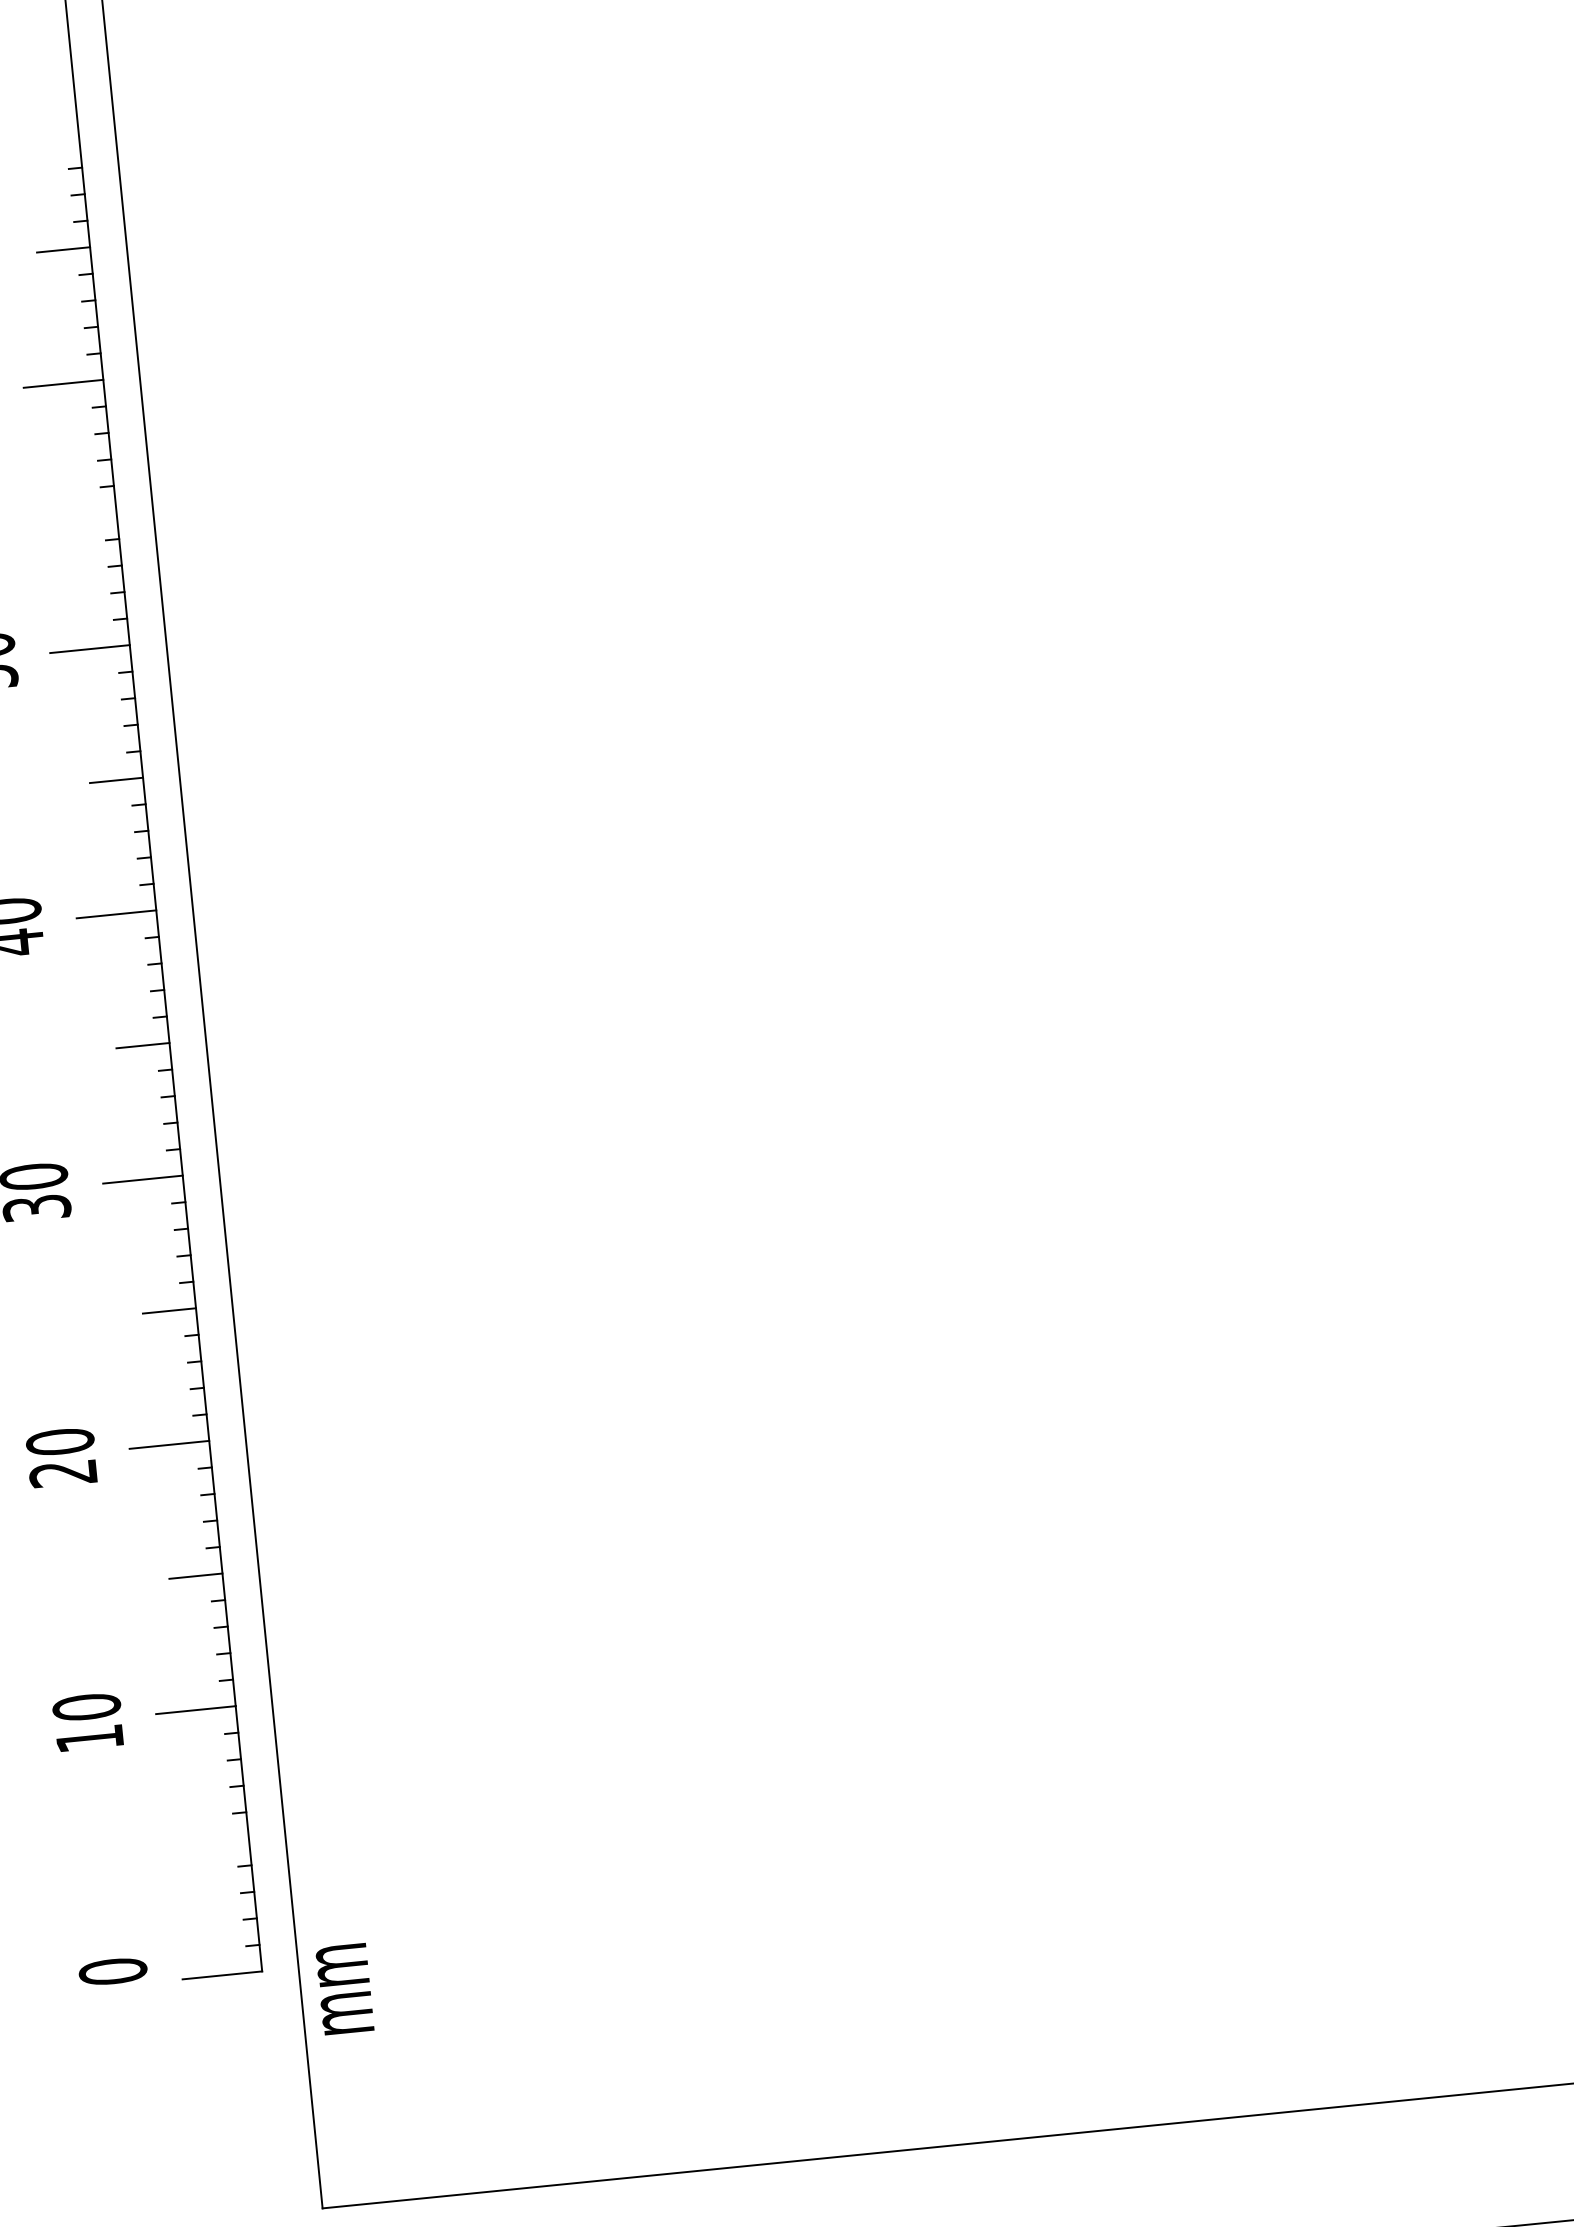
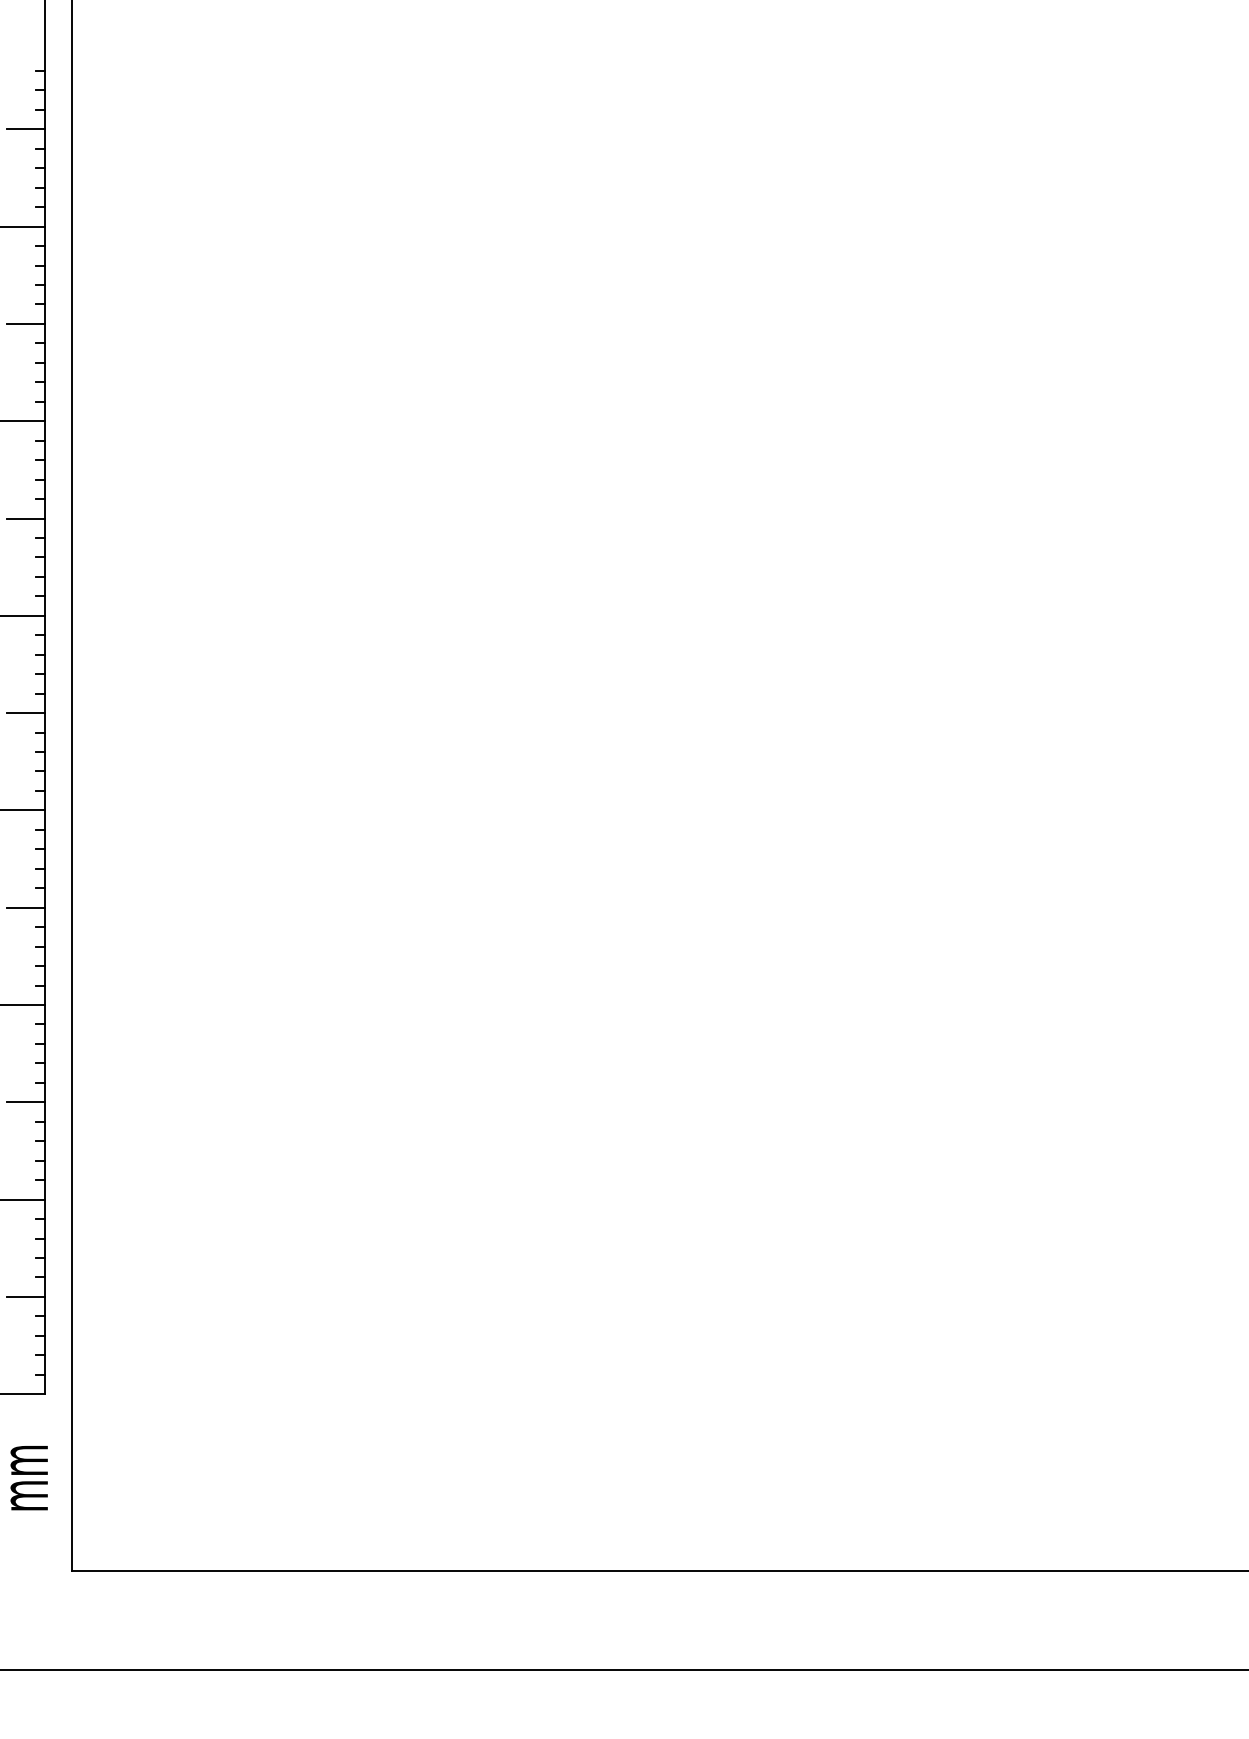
line: (89, 514) -> (25, 323), added
line: (221, 1840) -> (25, 1296), added
text: (343, 1989) -> (28, 1478), moved

